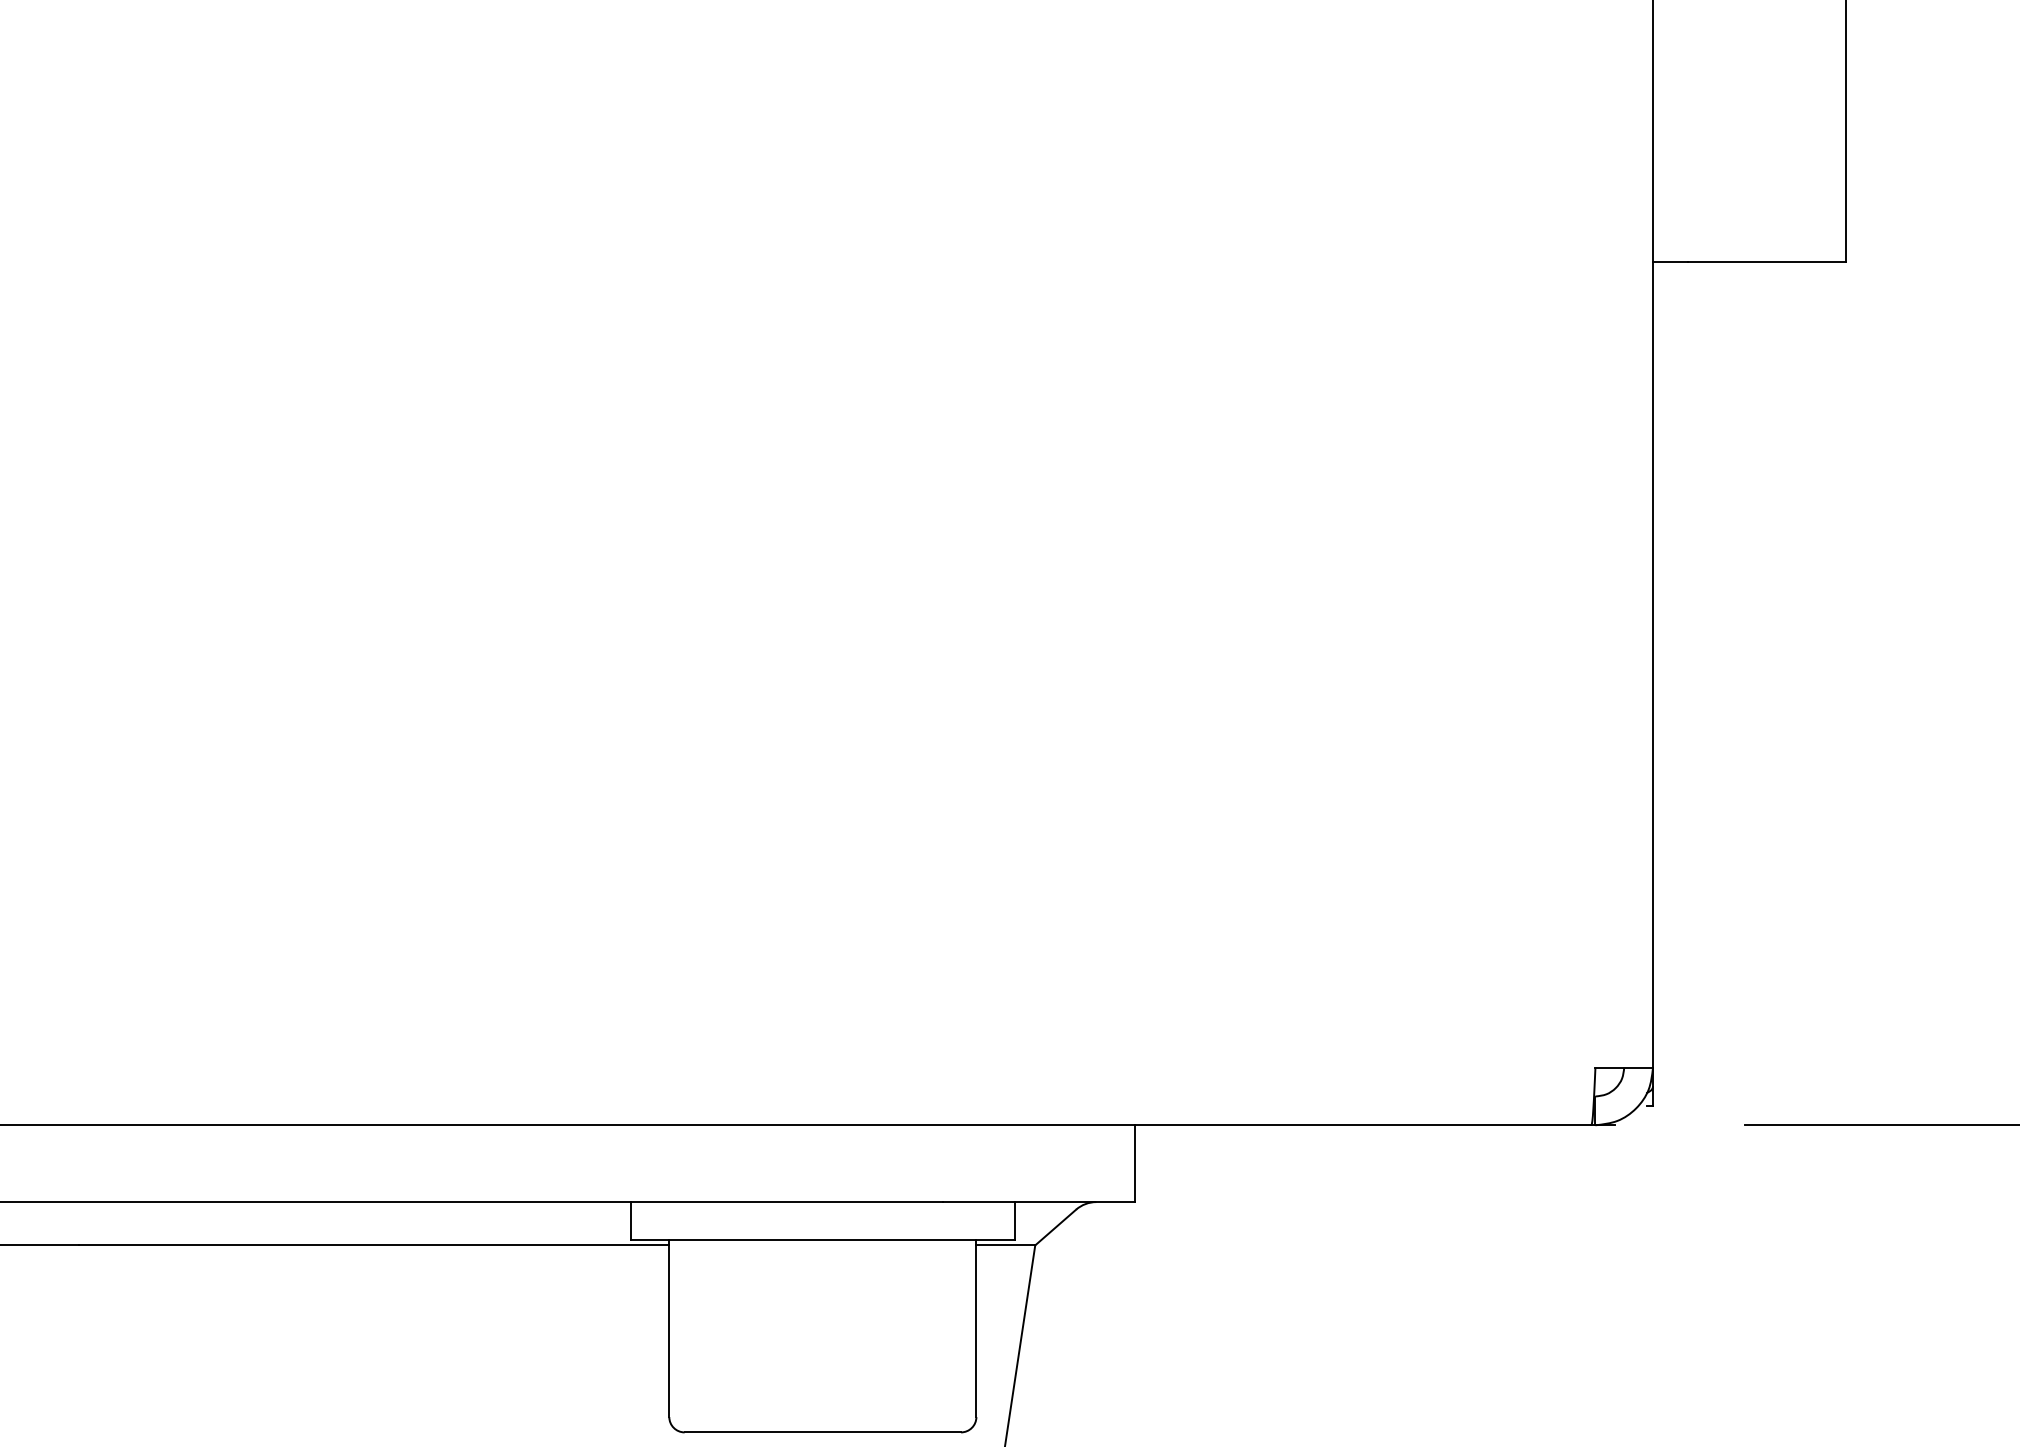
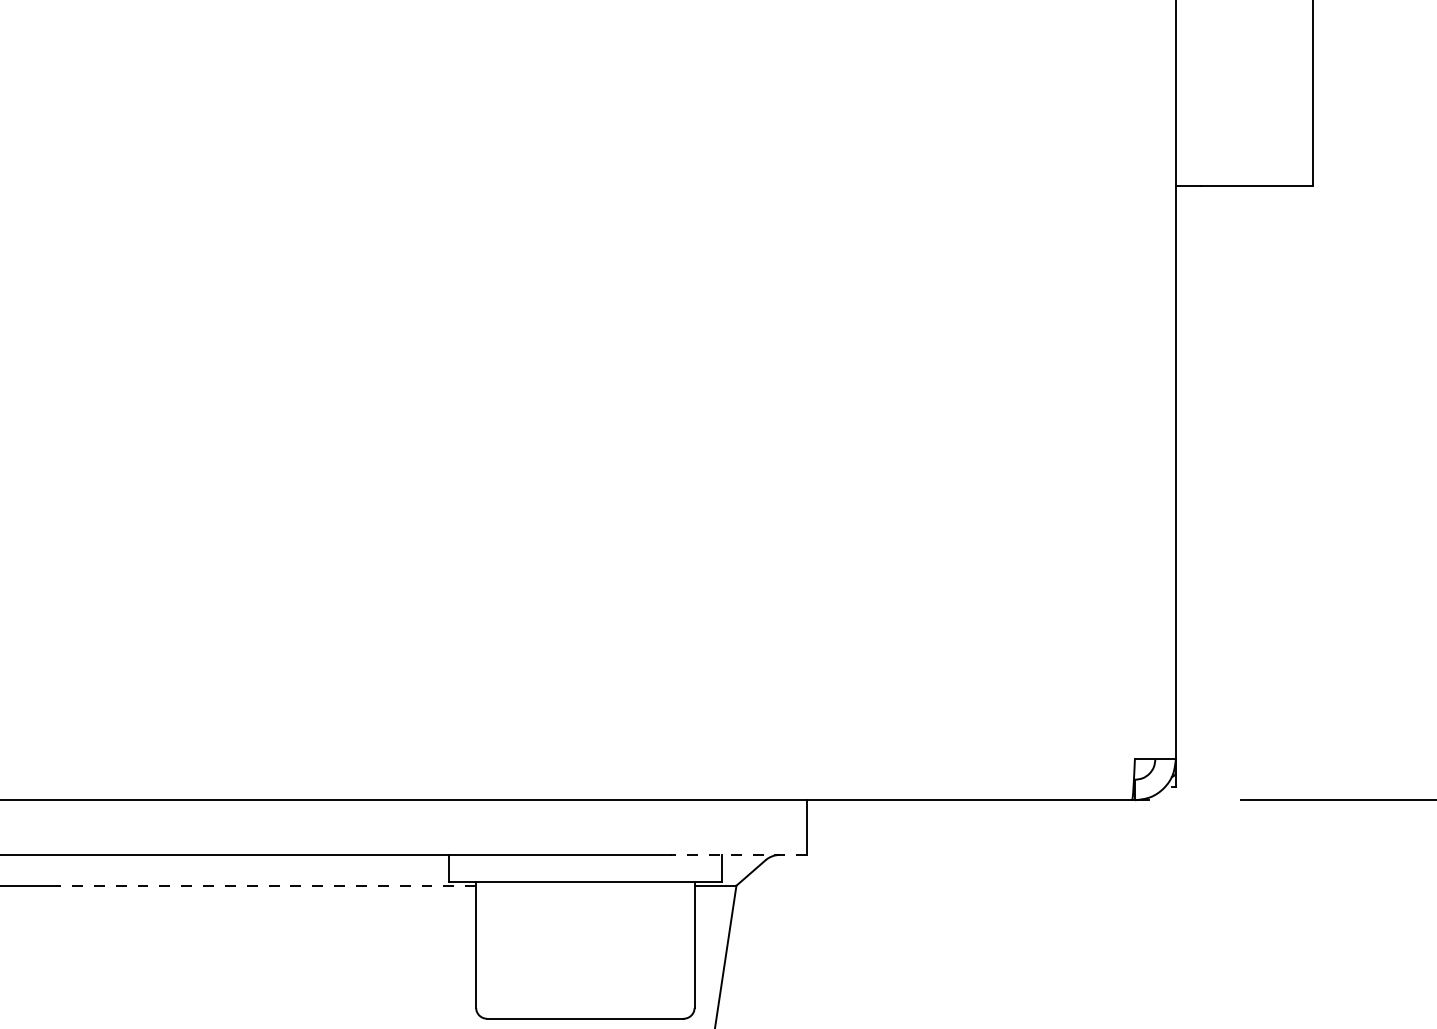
line: (1038, 1202) -> (738, 855), solid -> dashed
line: (373, 1245) -> (265, 885), solid -> dashed

